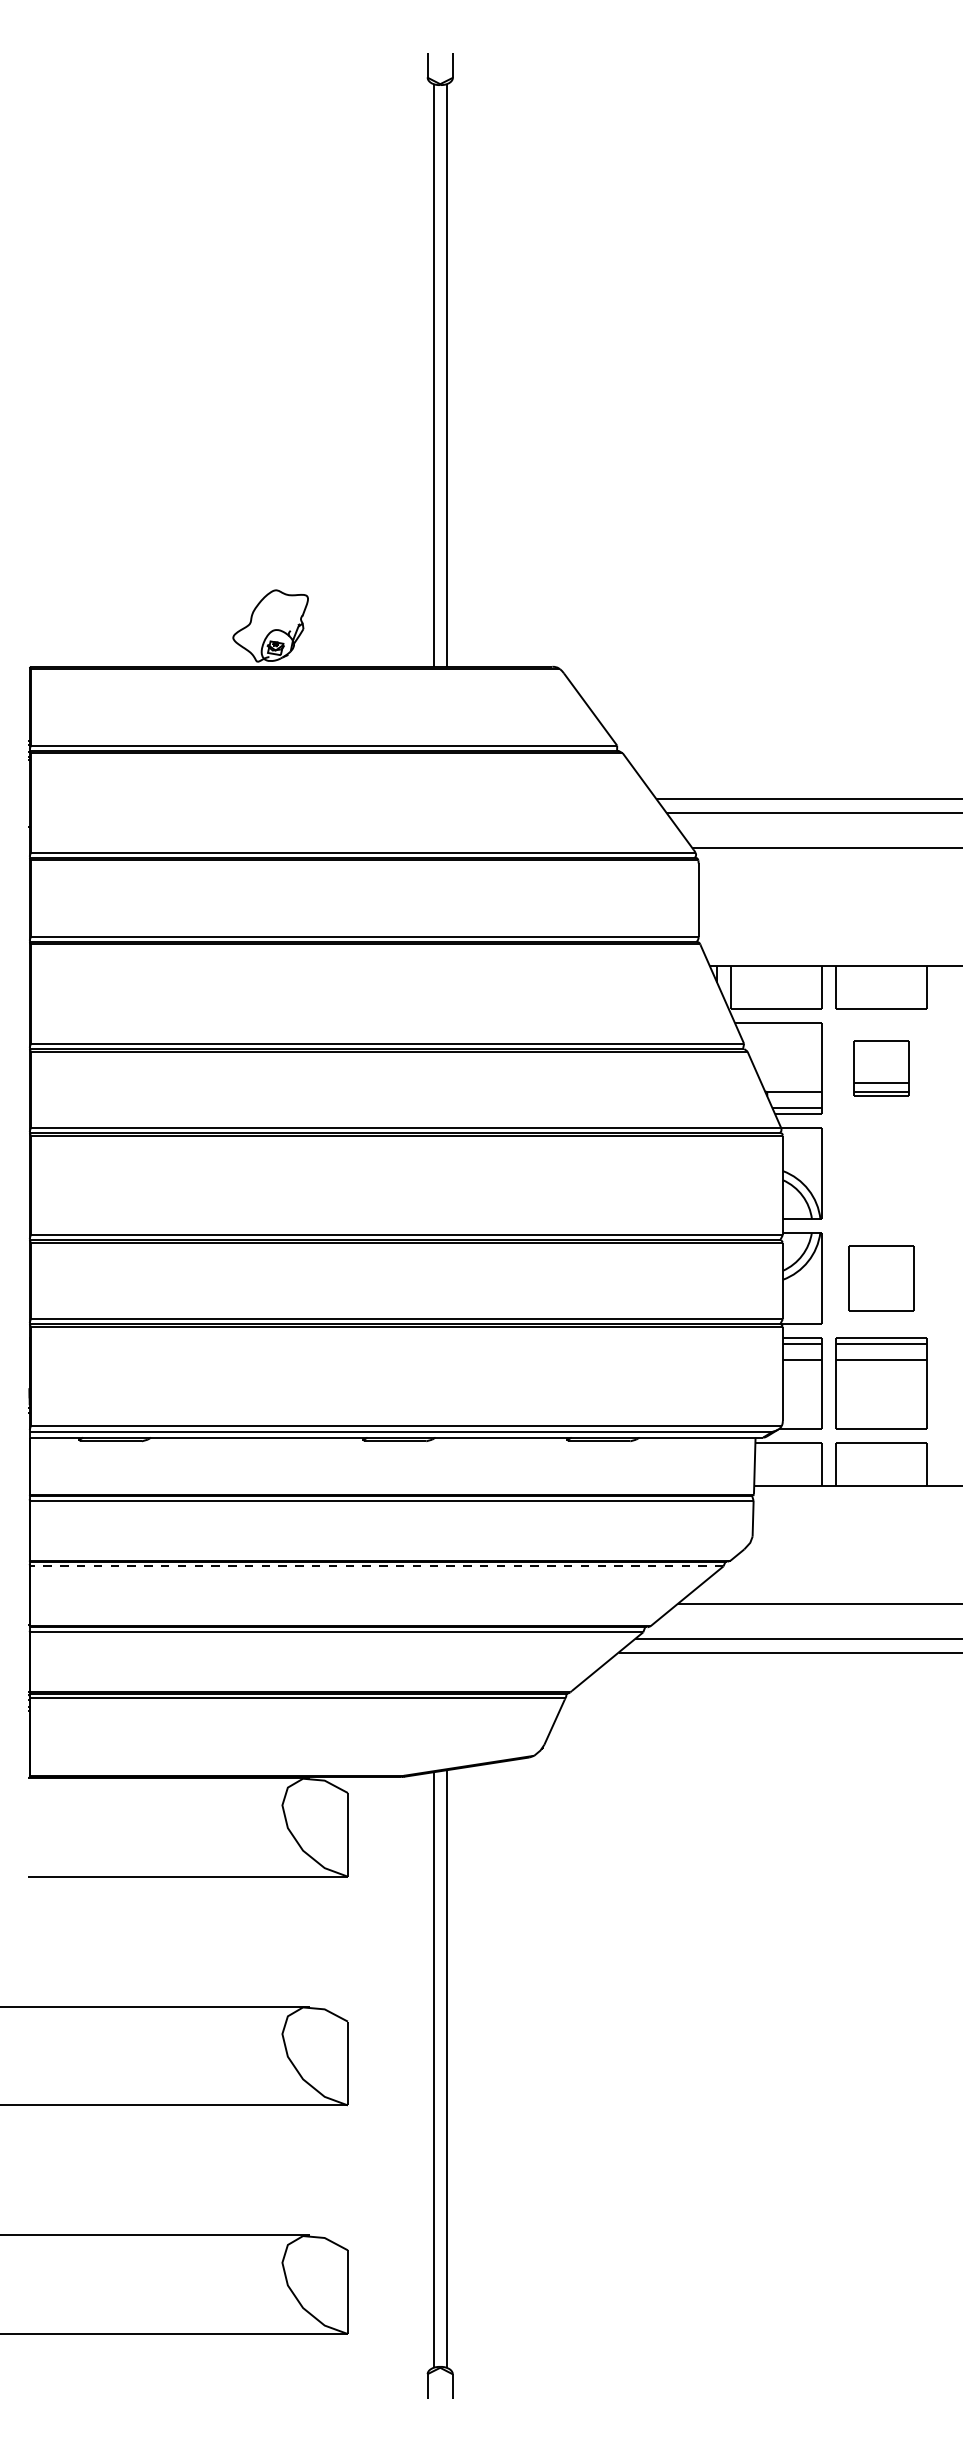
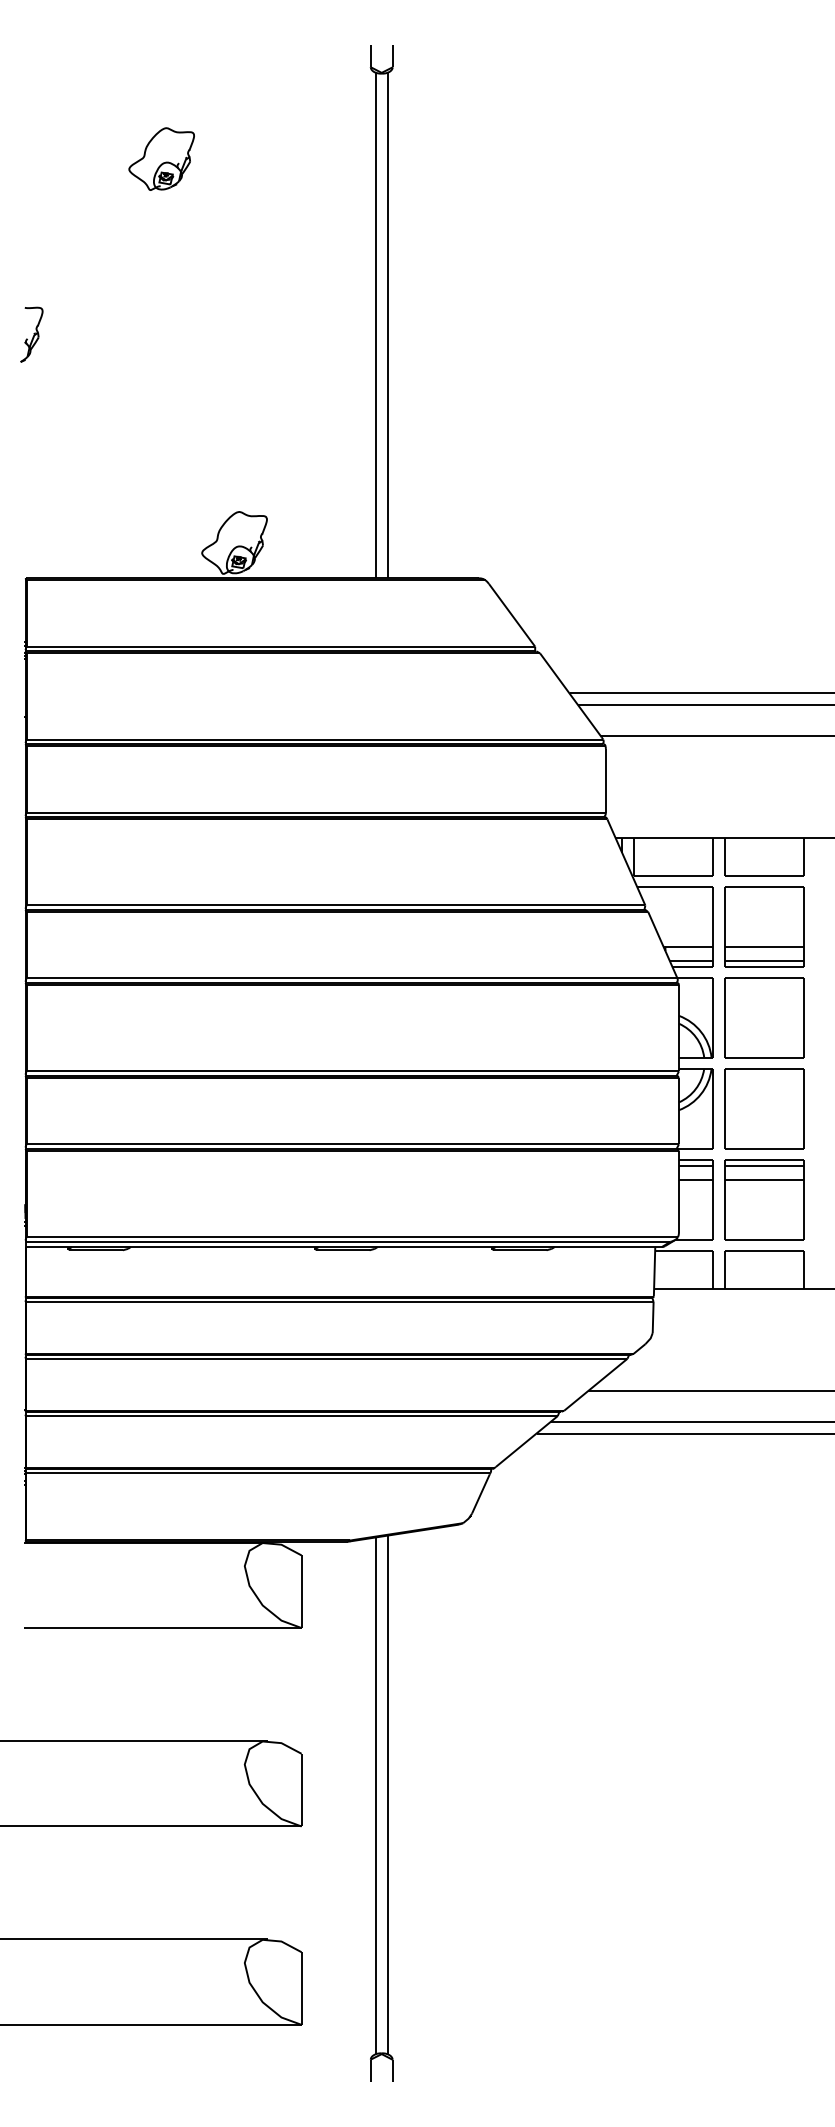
part: (186, 183) -> (161, 159), added
part: (36, 386) -> (31, 335), added
part: (881, 1068) -> (764, 926), size x1.67
part: (881, 1173) -> (764, 1017), added
part: (881, 1278) -> (764, 1109), size x1.43
line: (376, 1566) -> (326, 1358), dashed -> solid

